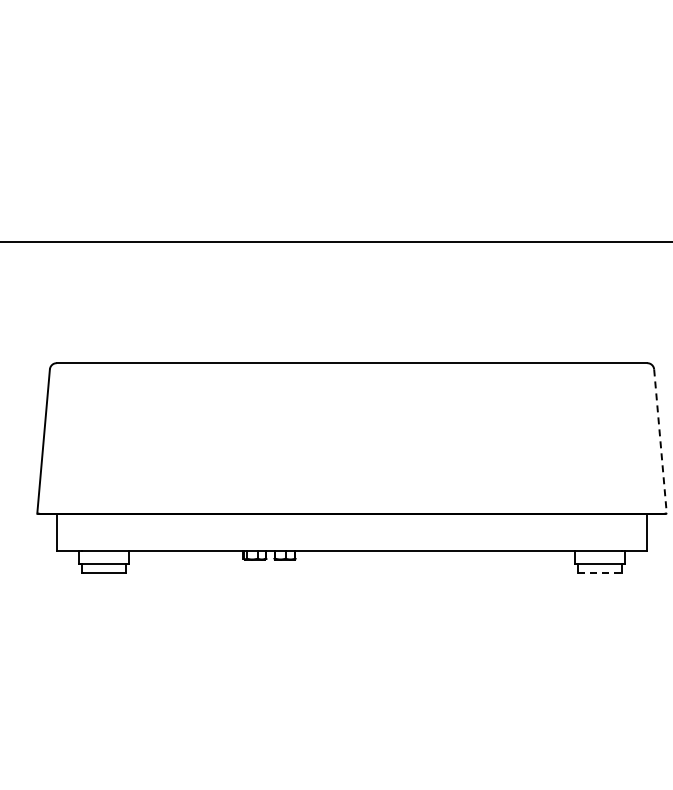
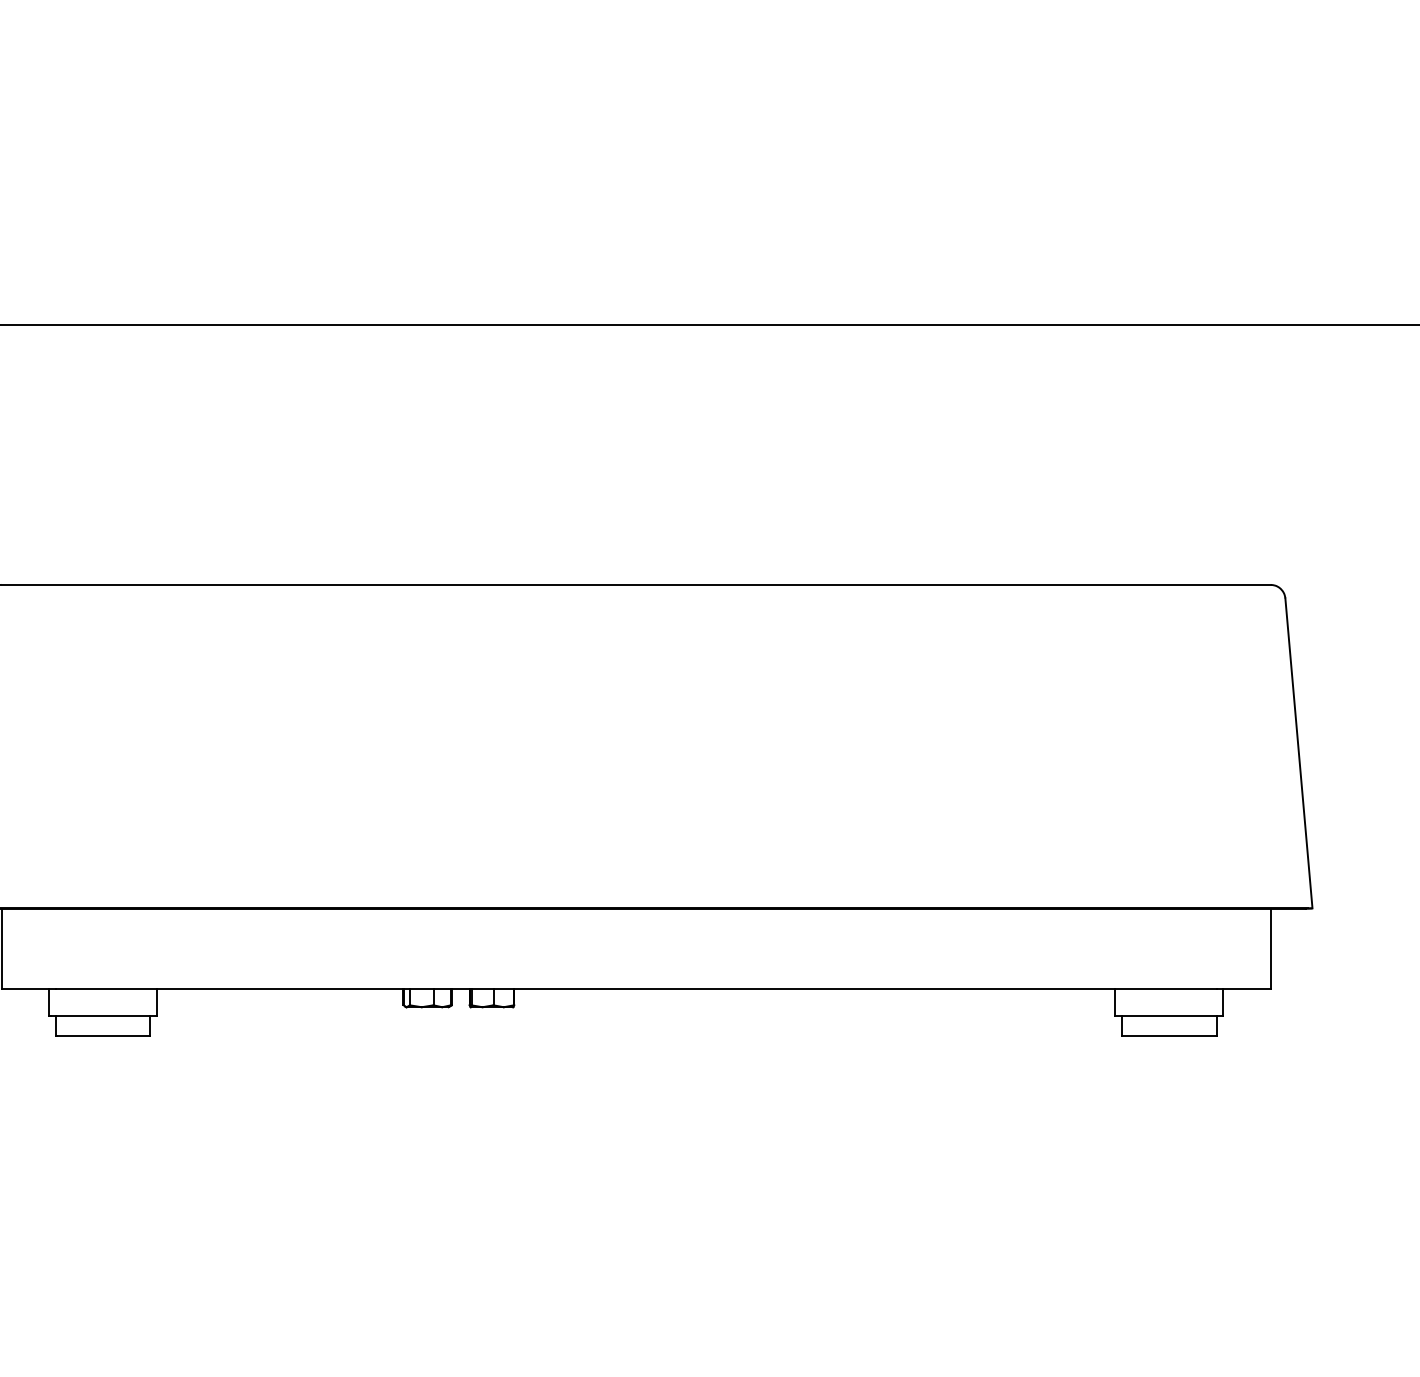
line: (660, 442) -> (1298, 755), dashed -> solid
line: (600, 573) -> (1170, 1036), dashed -> solid

